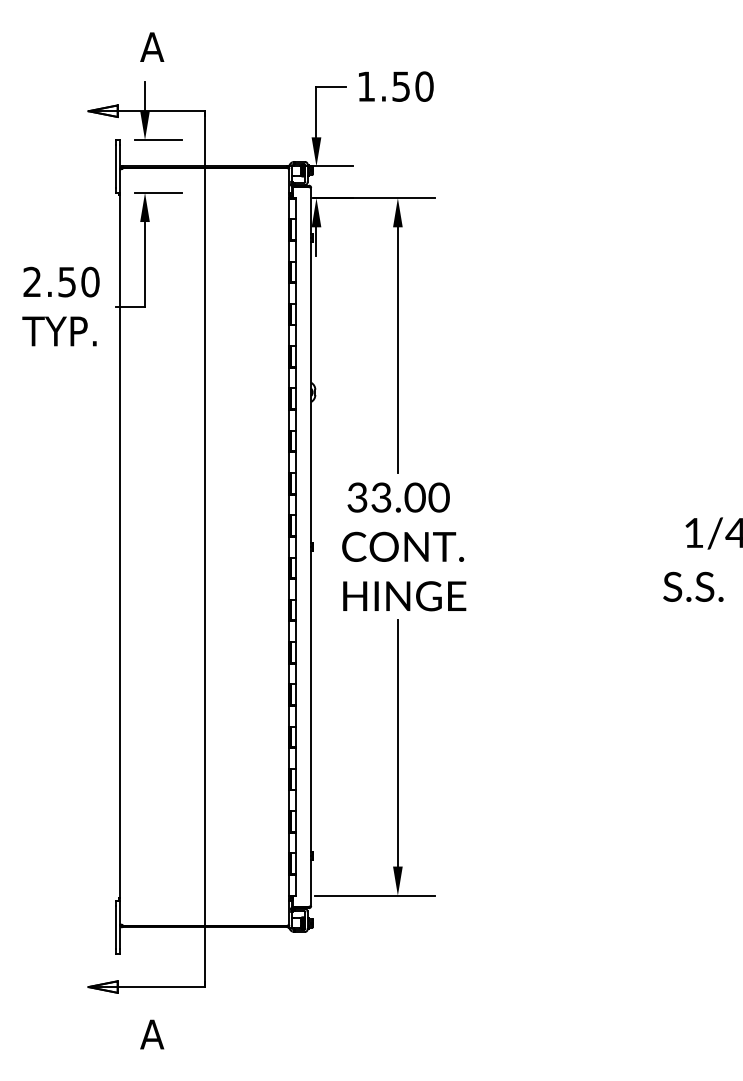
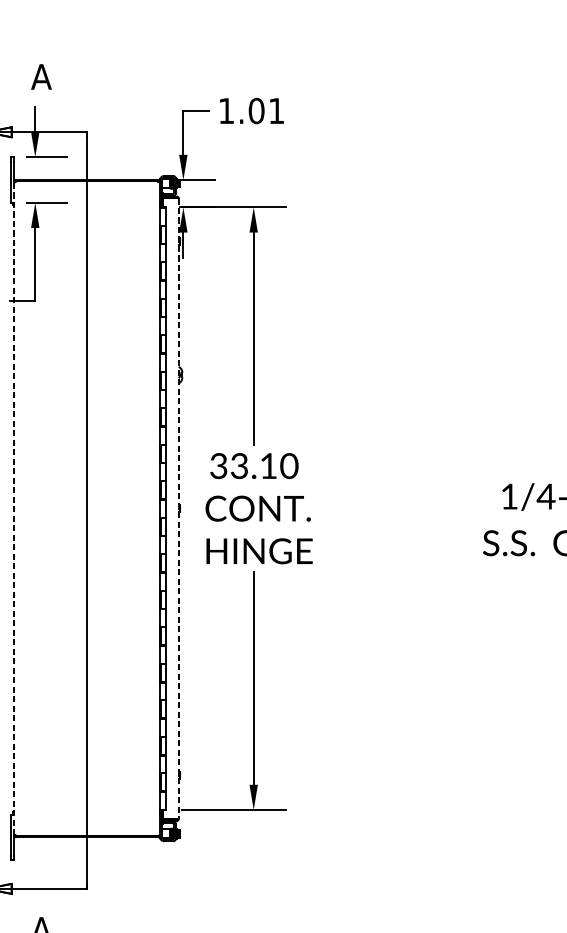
text: (412, 86) -> (266, 110), 1.50 -> 1.01
text: (414, 497) -> (268, 465), 33.00 -> 33.10
line: (120, 546) -> (14, 508), solid -> dashed
line: (311, 547) -> (179, 509), solid -> dashed

